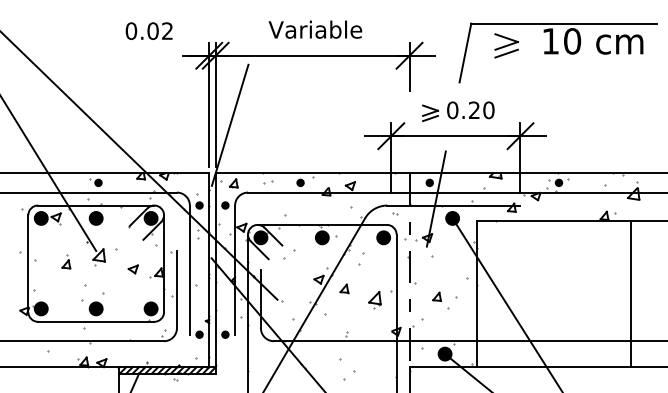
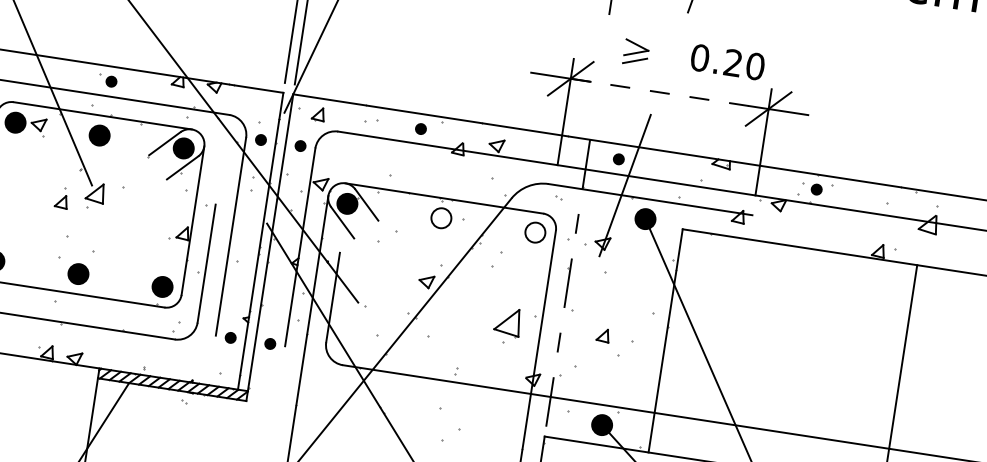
text: (470, 110) -> (727, 62), moved
line: (455, 136) -> (669, 94), solid -> dashed
fill: (321, 237) -> (440, 217), removed
fill: (383, 237) -> (535, 232), removed
part: (66, 261) -> (62, 197), moved
part: (132, 269) -> (143, 222), removed
part: (344, 288) -> (463, 301), removed
part: (374, 300) -> (506, 326), size x1.4

